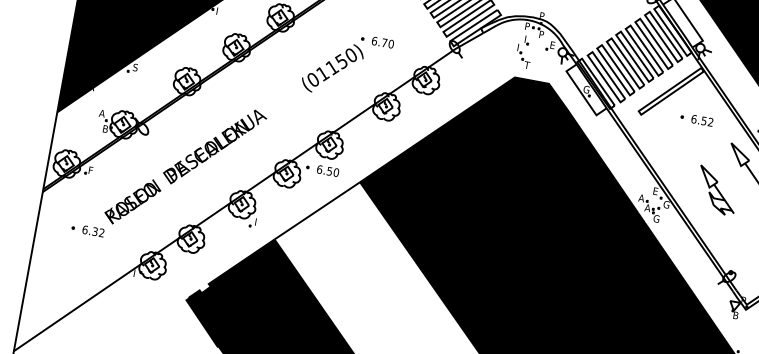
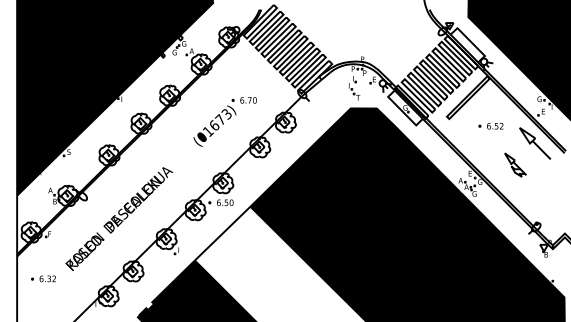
text: (341, 62) -> (220, 120), (01150) -> (01673)
part: (696, 119) -> (490, 126), moved
part: (717, 190) -> (515, 164), size x0.7
part: (87, 229) -> (43, 278), moved

